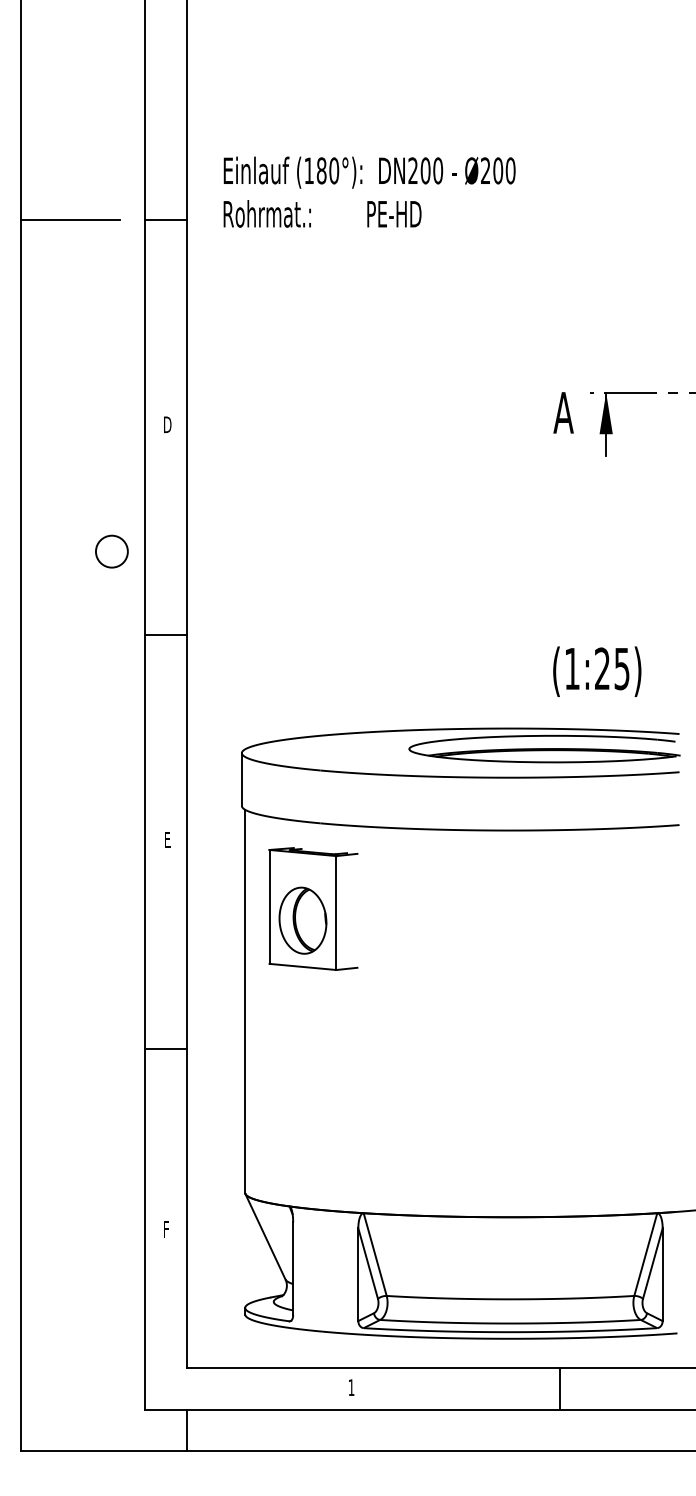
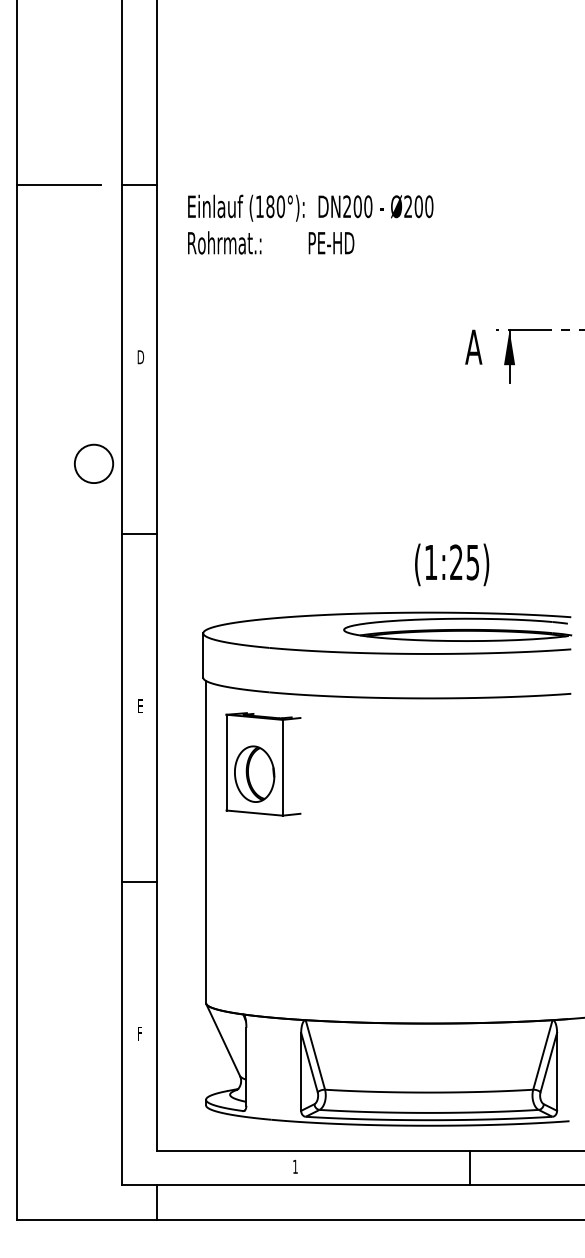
text: (369, 192) -> (310, 224), moved
circle: (111, 551) -> (93, 463), size x1.43
text: (597, 671) -> (452, 564), moved

